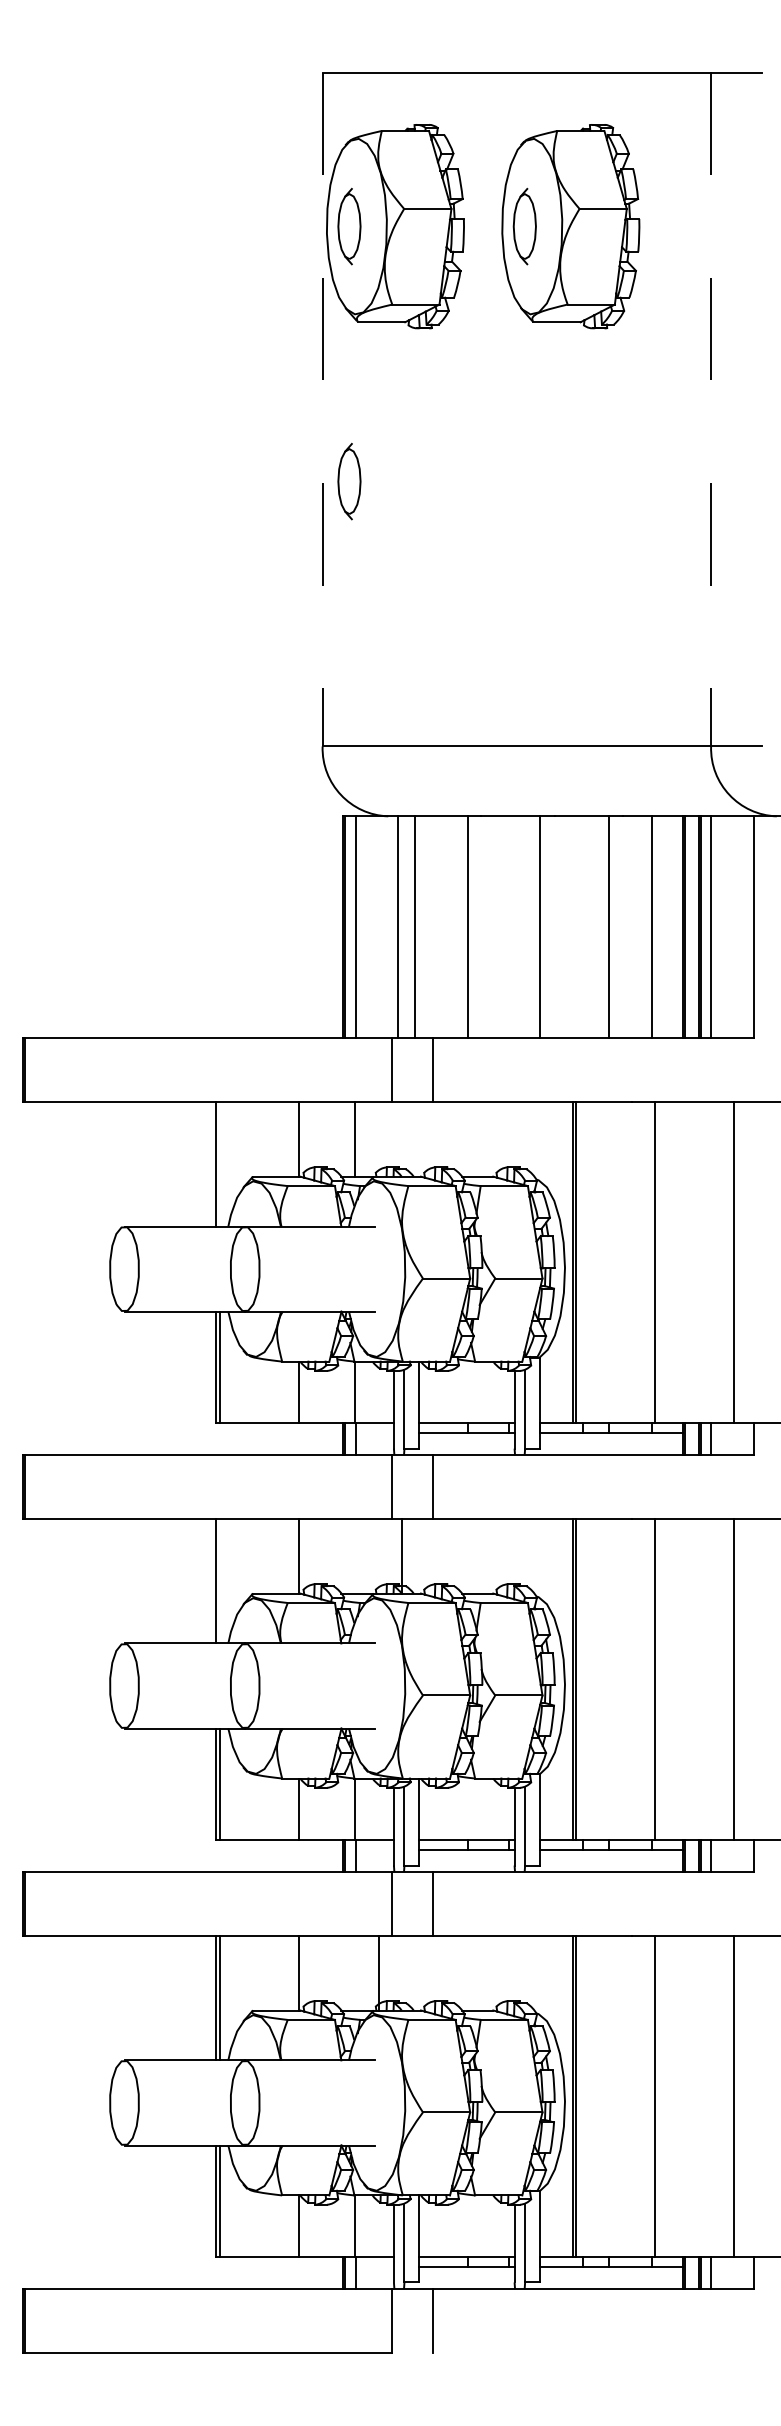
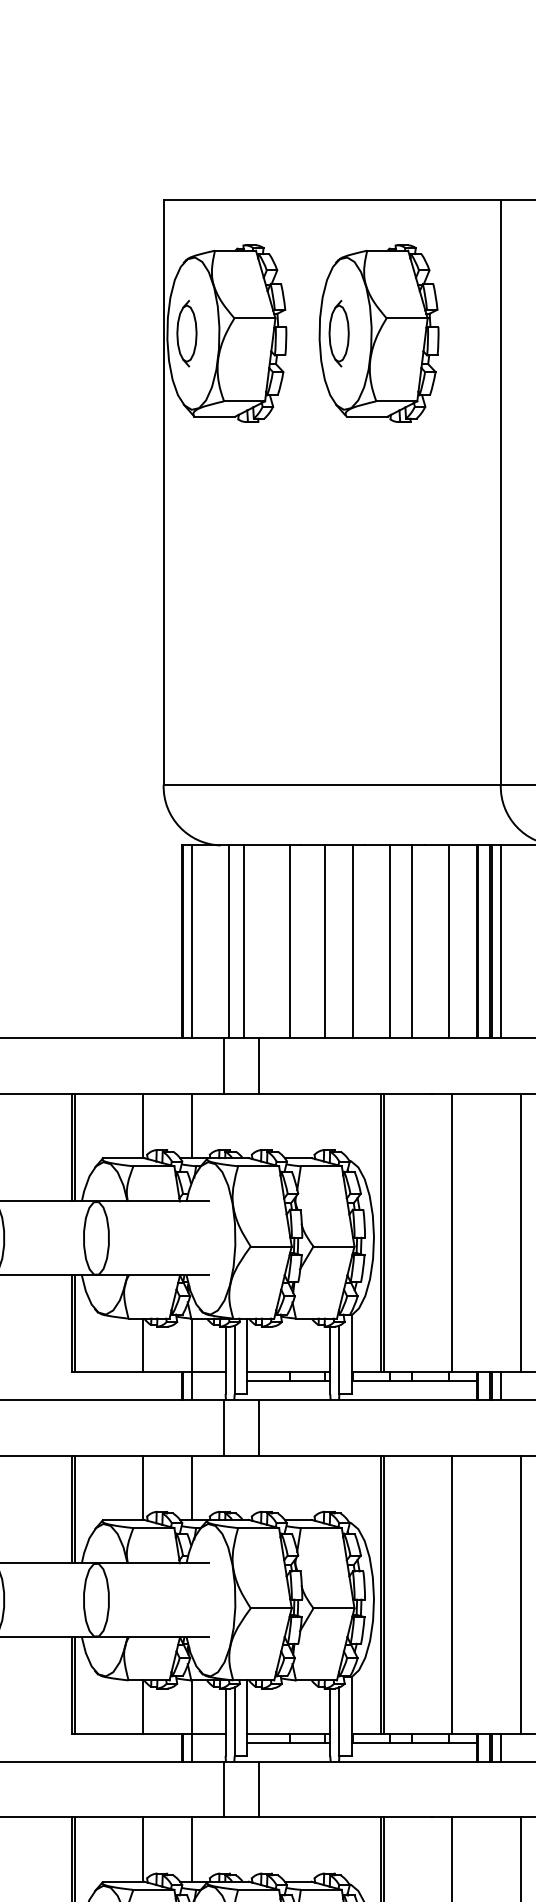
line: (322, 409) -> (163, 492), dashed -> solid
line: (711, 409) -> (501, 492), dashed -> solid
part: (349, 481) -> (186, 554), removed
line: (508, 927) -> (324, 941), added
line: (583, 927) -> (390, 941), added
line: (220, 1164) -> (75, 1147), added
line: (402, 1556) -> (192, 1487), moved
line: (220, 1581) -> (75, 1509), added
line: (379, 1973) -> (192, 1849), moved

